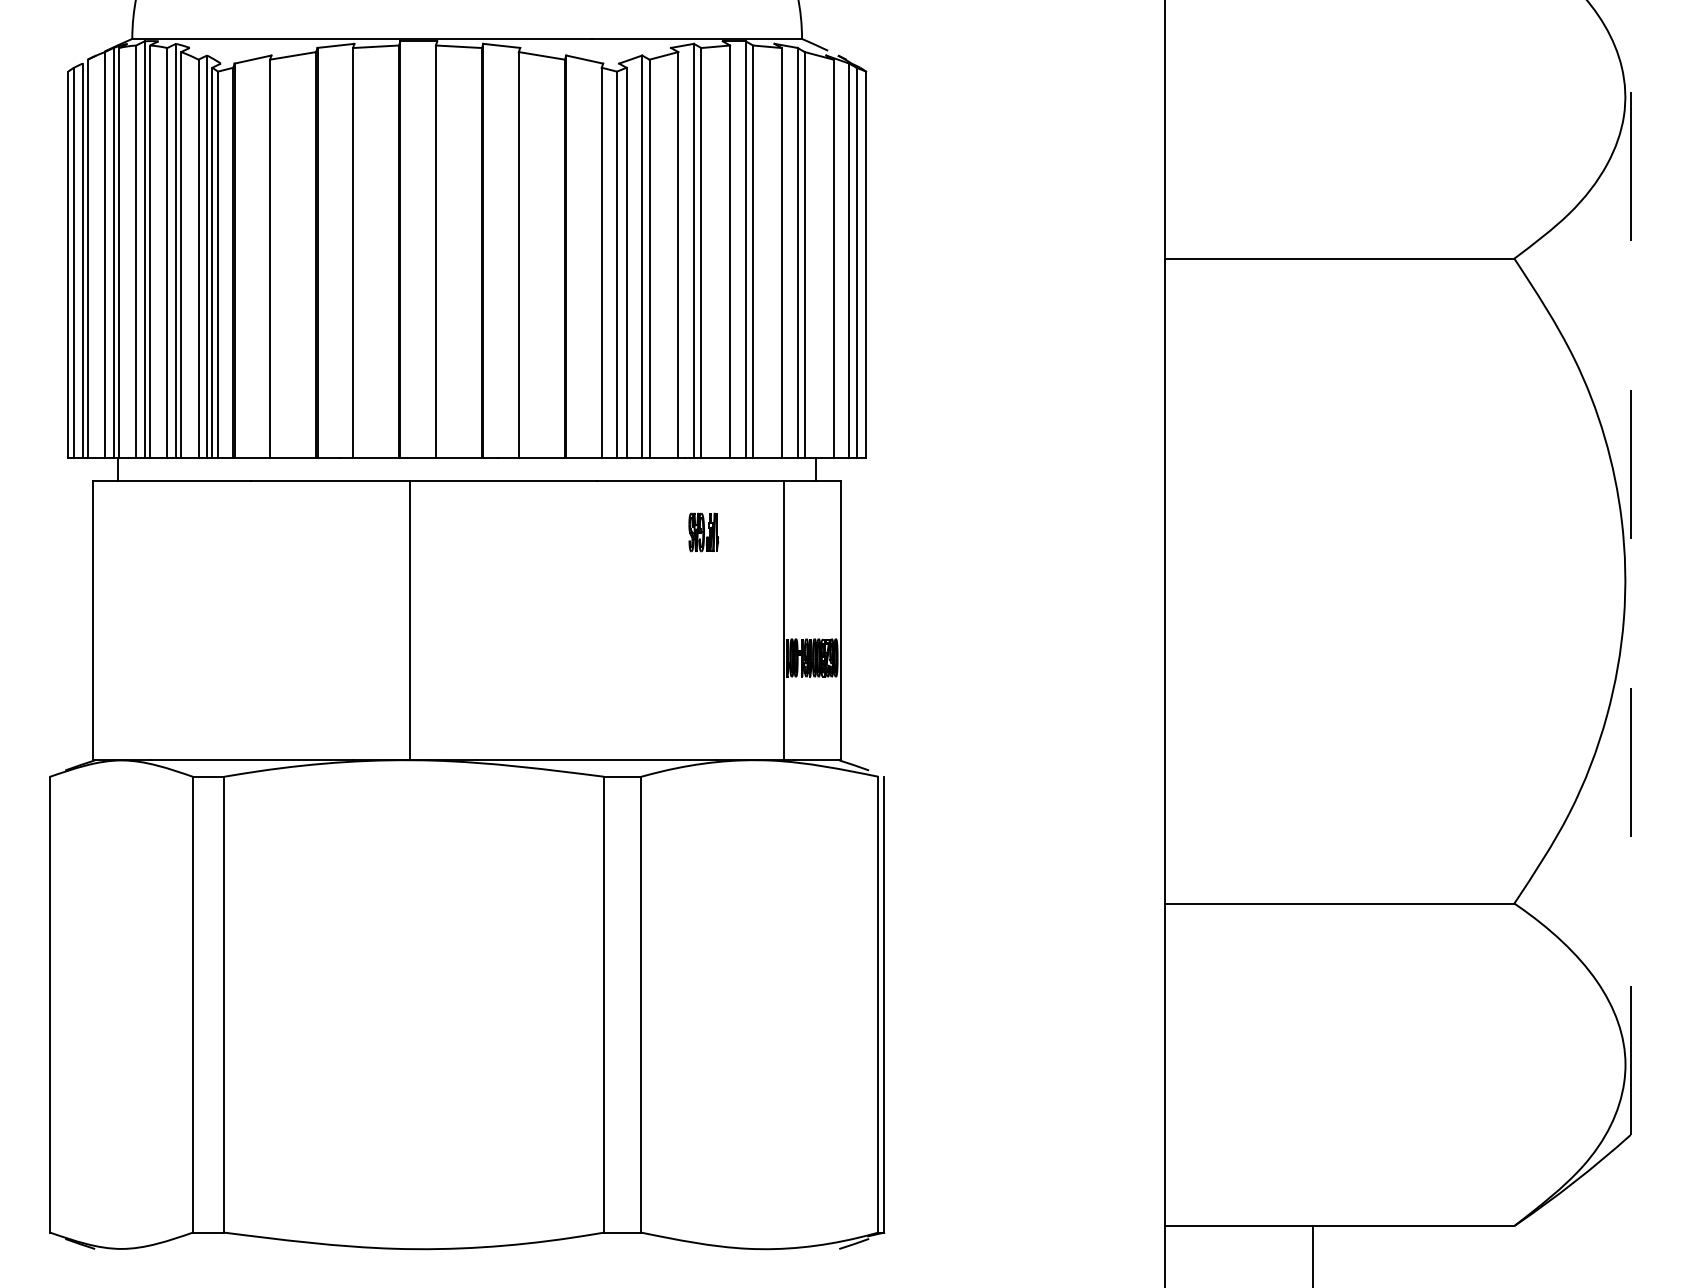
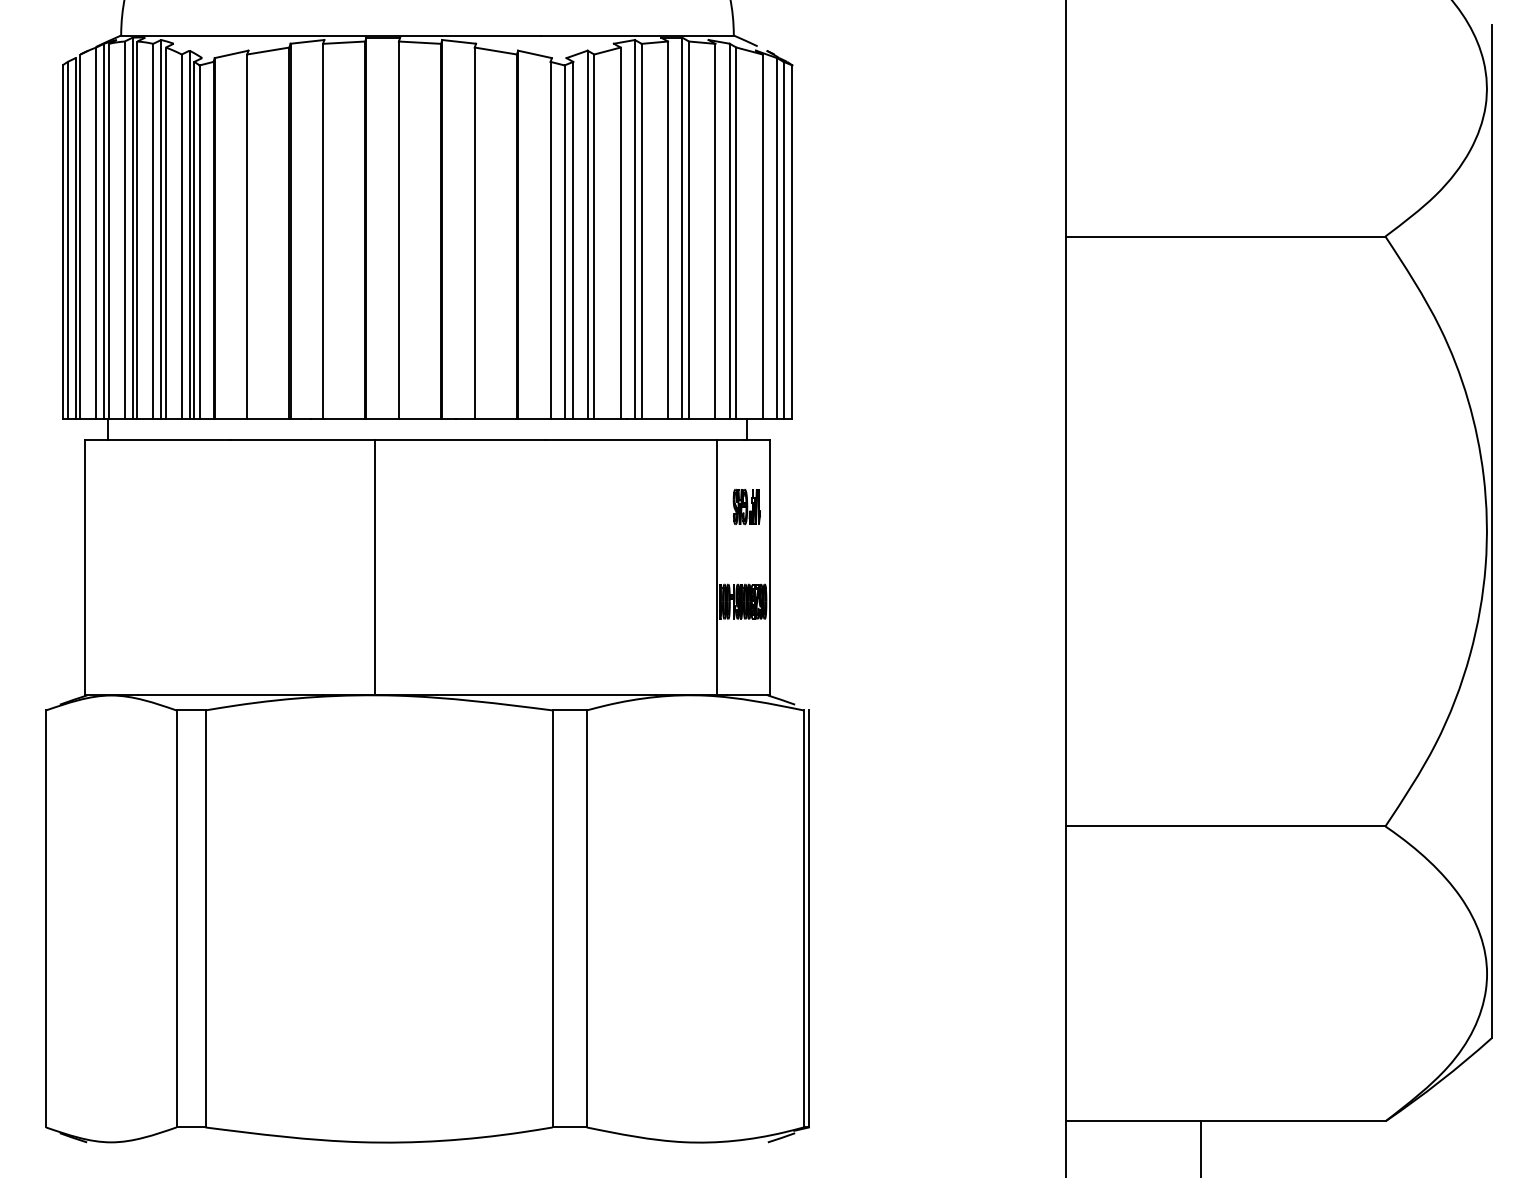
part: (703, 531) -> (746, 506), moved
line: (1630, 581) -> (1491, 531), dashed -> solid

